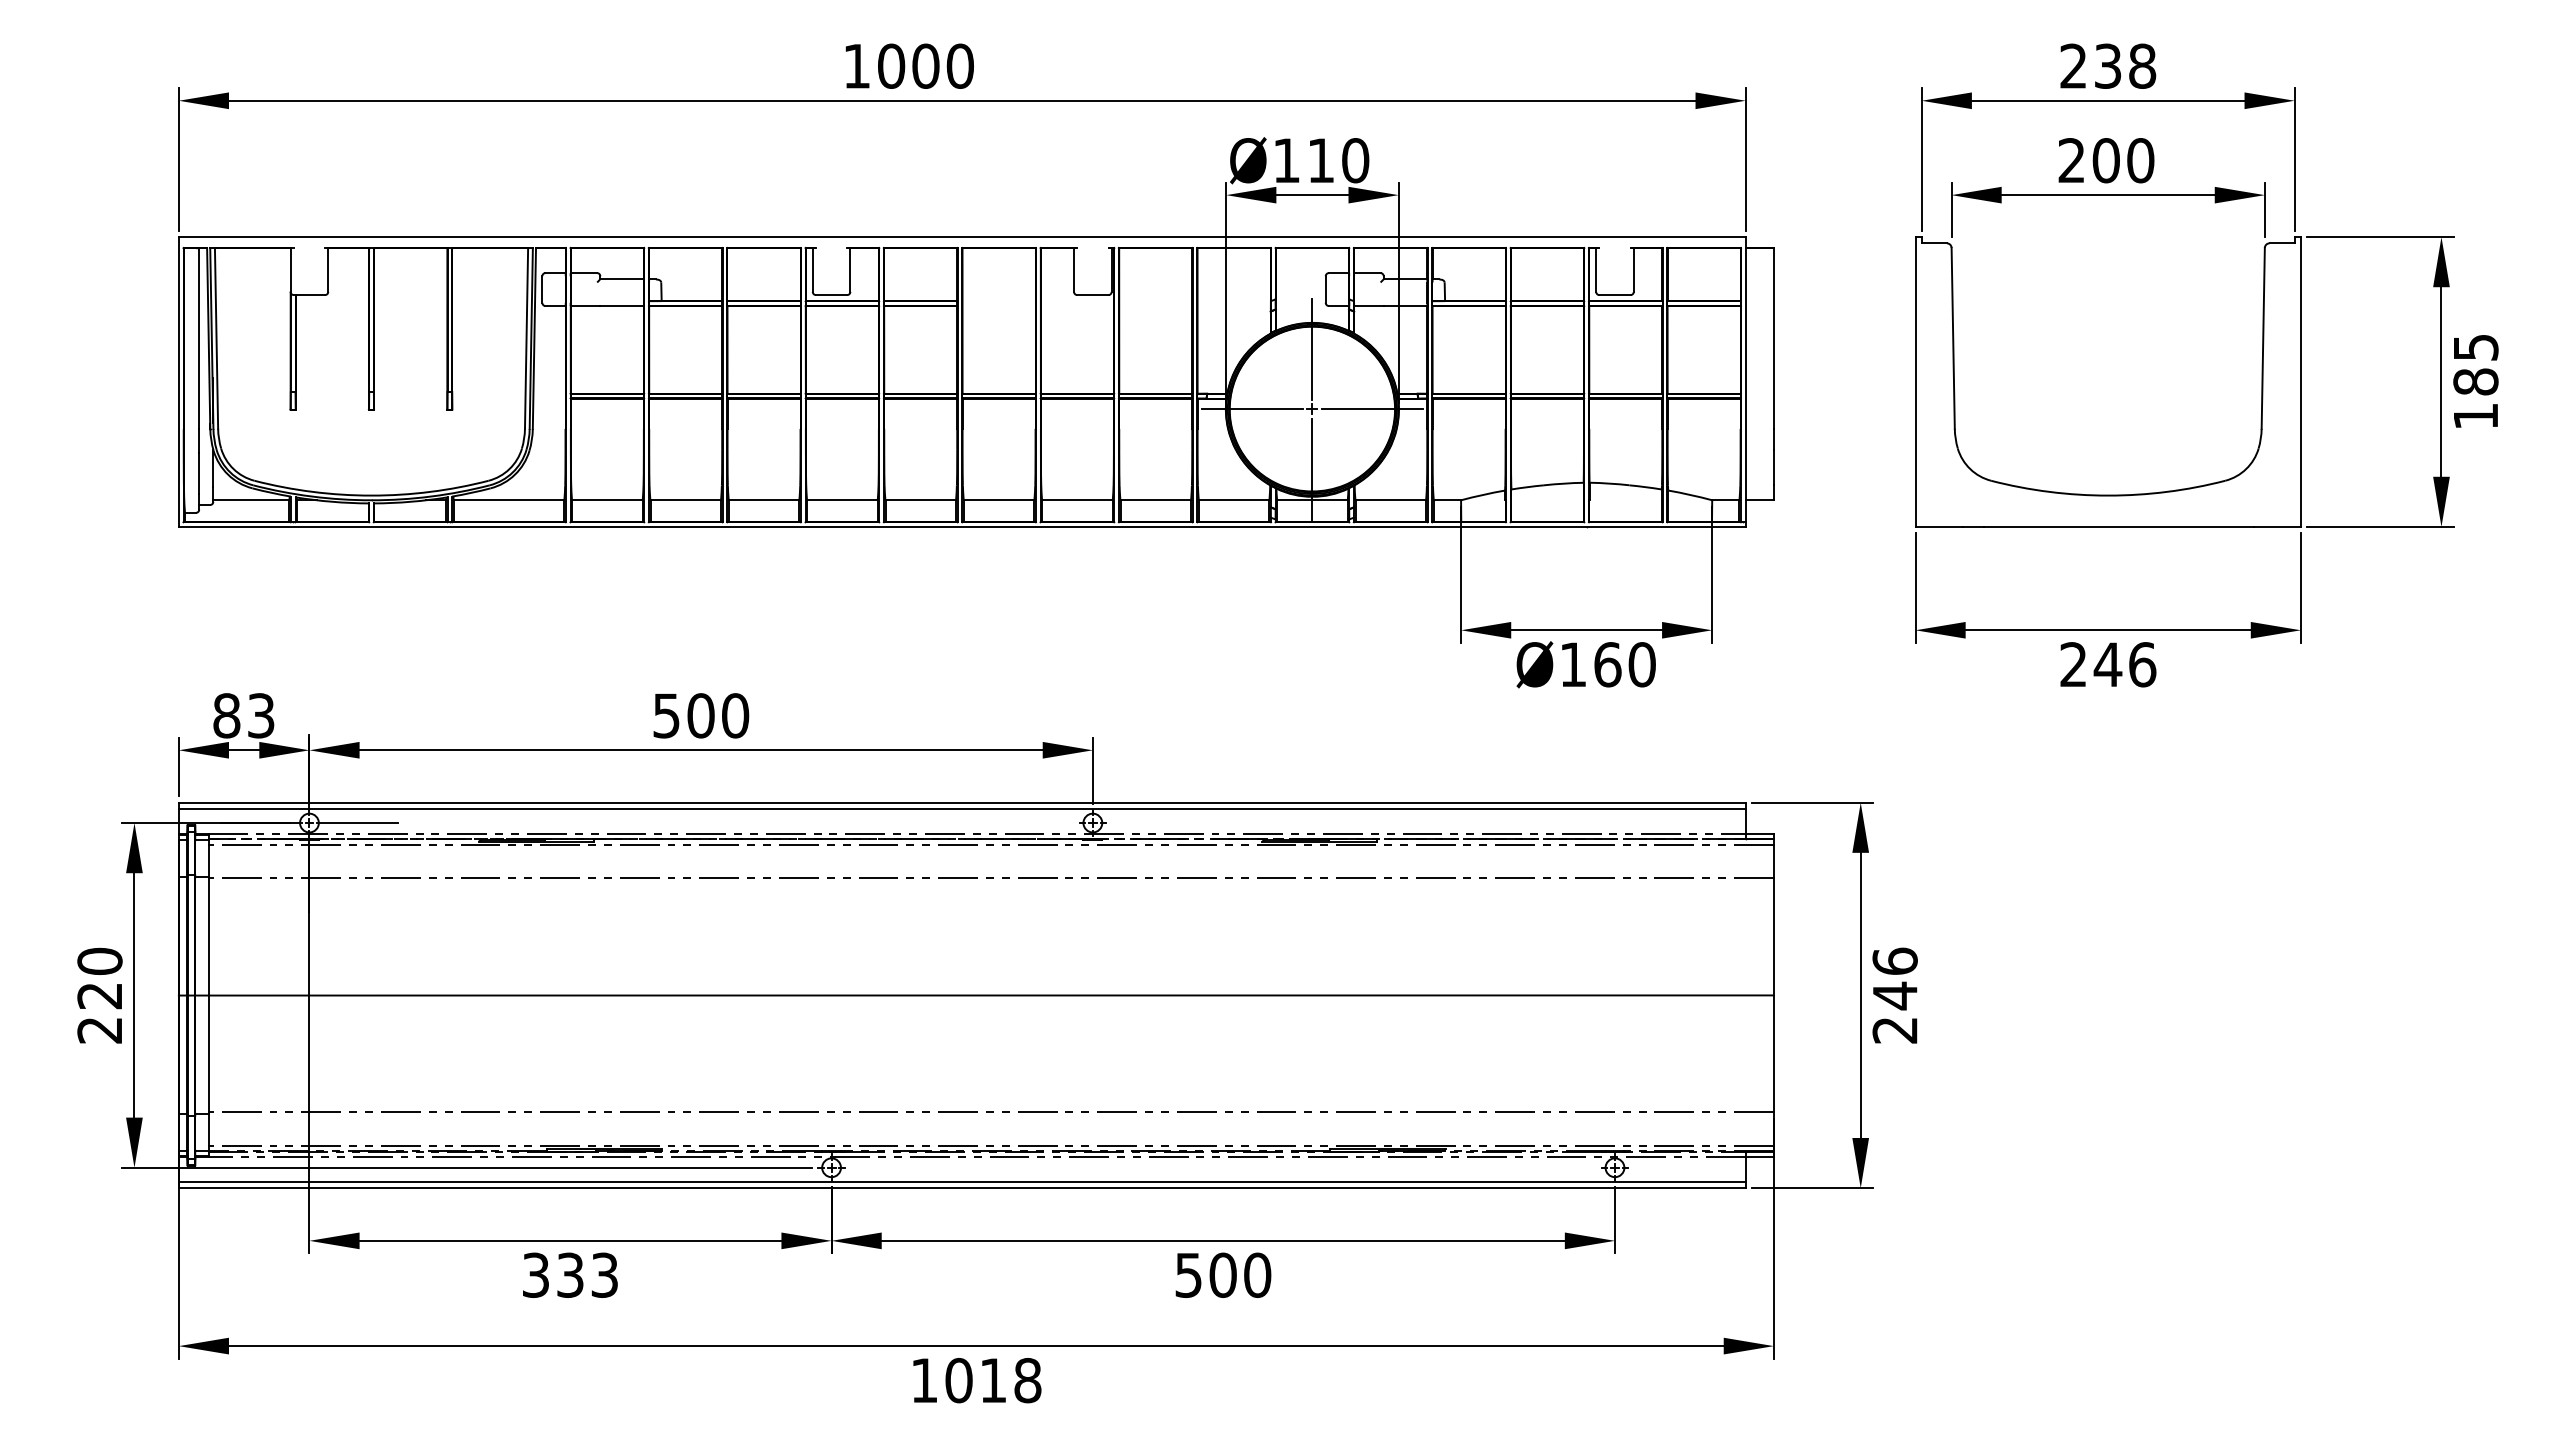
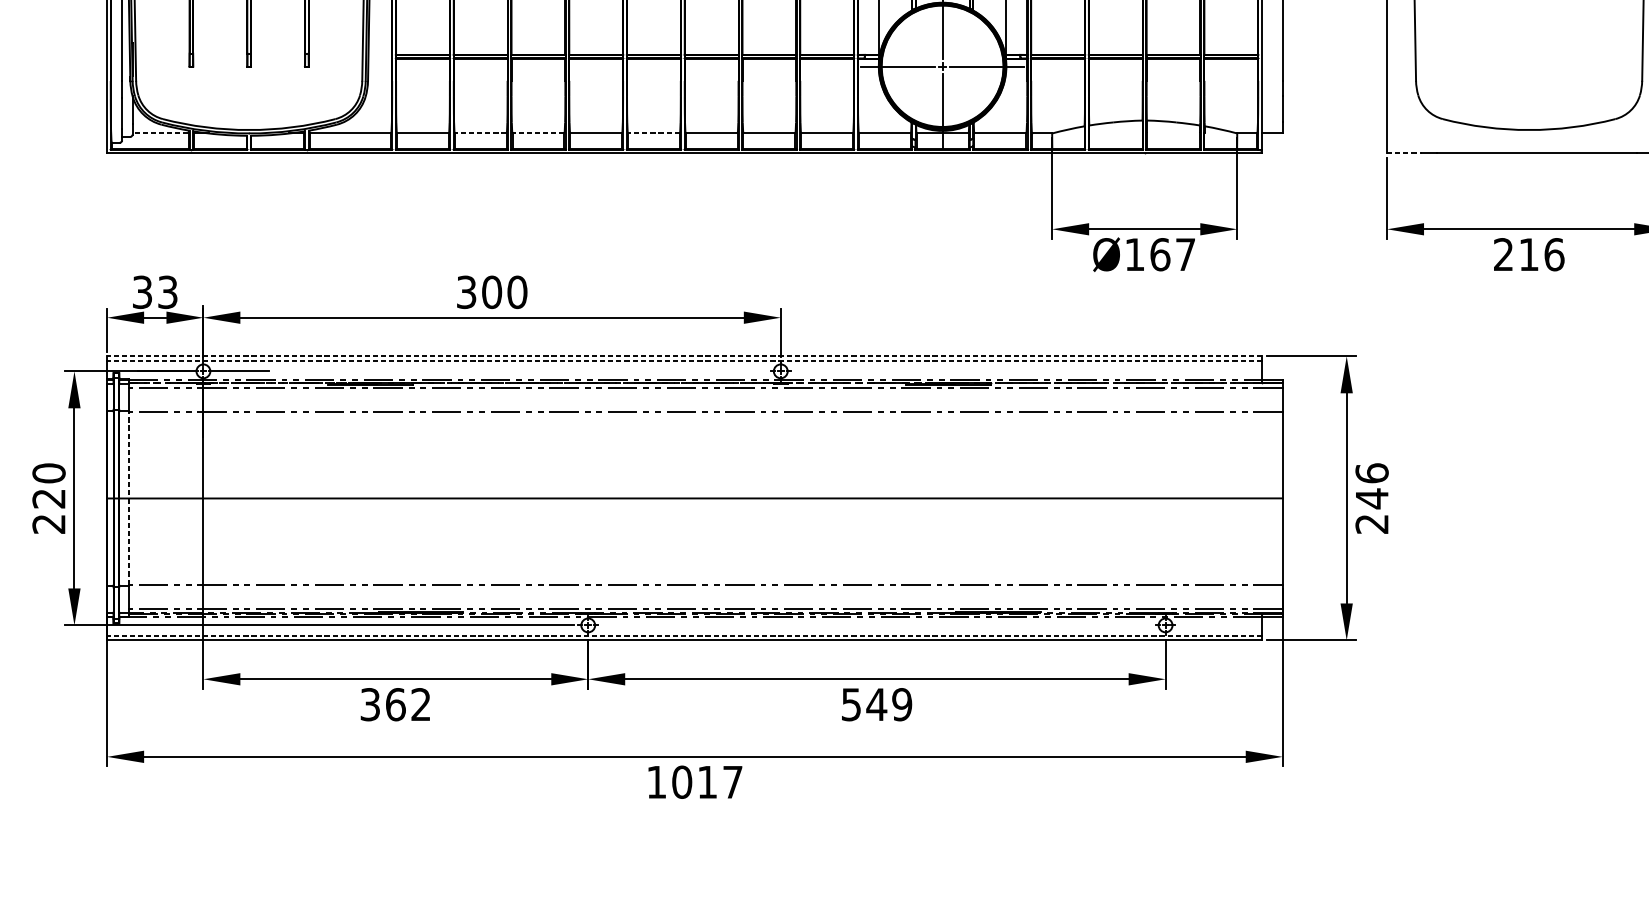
line: (251, 500) -> (160, 133), solid -> dashed
line: (685, 500) -> (480, 133), solid -> dashed
line: (763, 500) -> (538, 133), solid -> dashed
line: (920, 500) -> (653, 133), solid -> dashed
line: (1939, 526) -> (1404, 152), solid -> dashed
text: (1641, 664) -> (1185, 254), Ø160 -> Ø167
text: (2107, 664) -> (1528, 254), 246 -> 216
text: (226, 715) -> (142, 292), 83 -> 33
text: (666, 715) -> (466, 292), 500 -> 300
line: (961, 802) -> (683, 356), solid -> dashed
line: (961, 808) -> (683, 360), solid -> dashed
line: (208, 994) -> (129, 497), solid -> dashed
line: (961, 1181) -> (683, 635), solid -> dashed
text: (587, 1274) -> (408, 704), 333 -> 362
text: (1239, 1274) -> (888, 704), 500 -> 549
text: (1027, 1380) -> (732, 782), 1018 -> 1017

